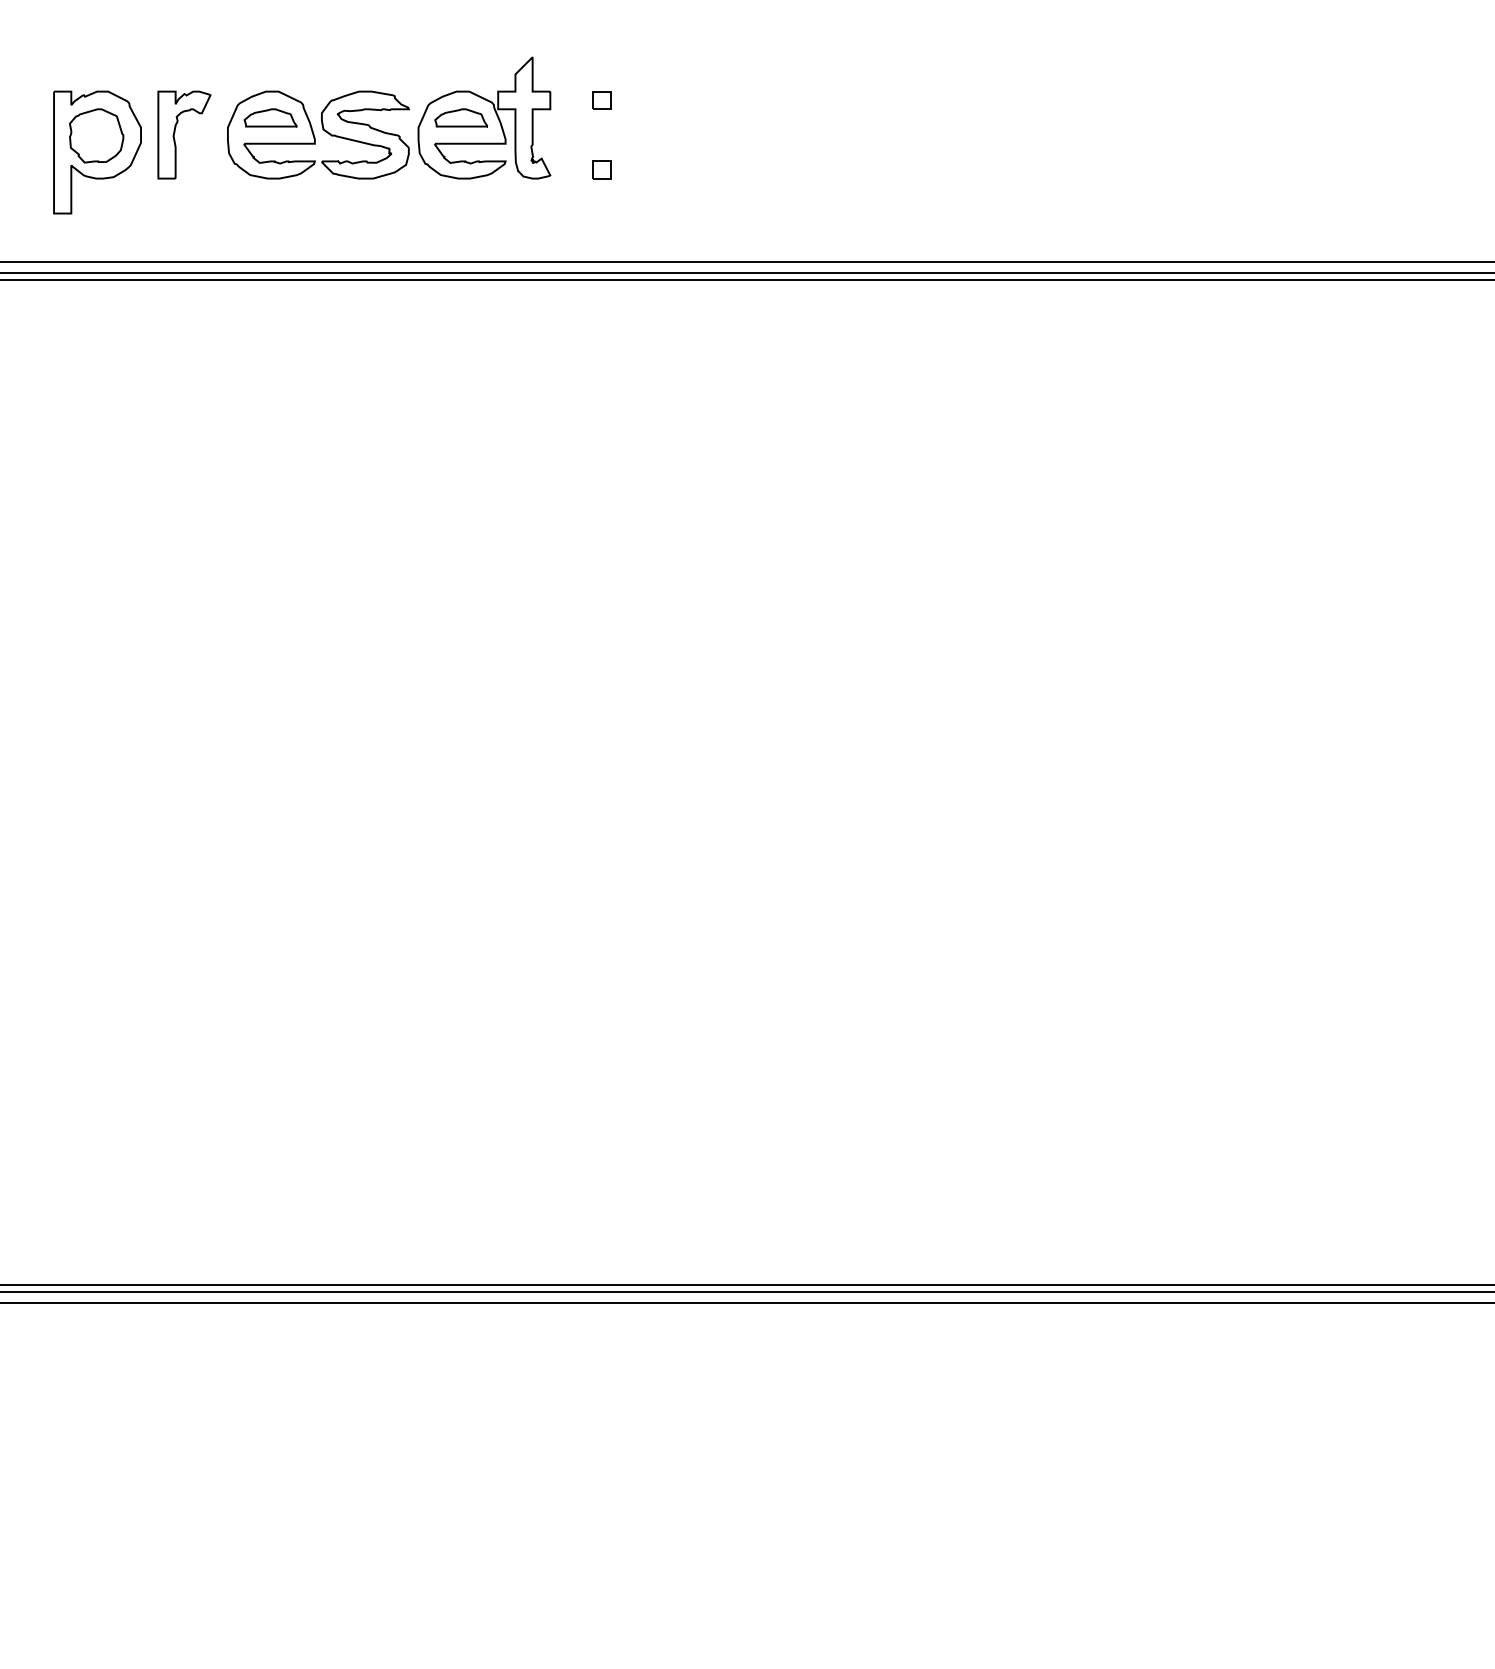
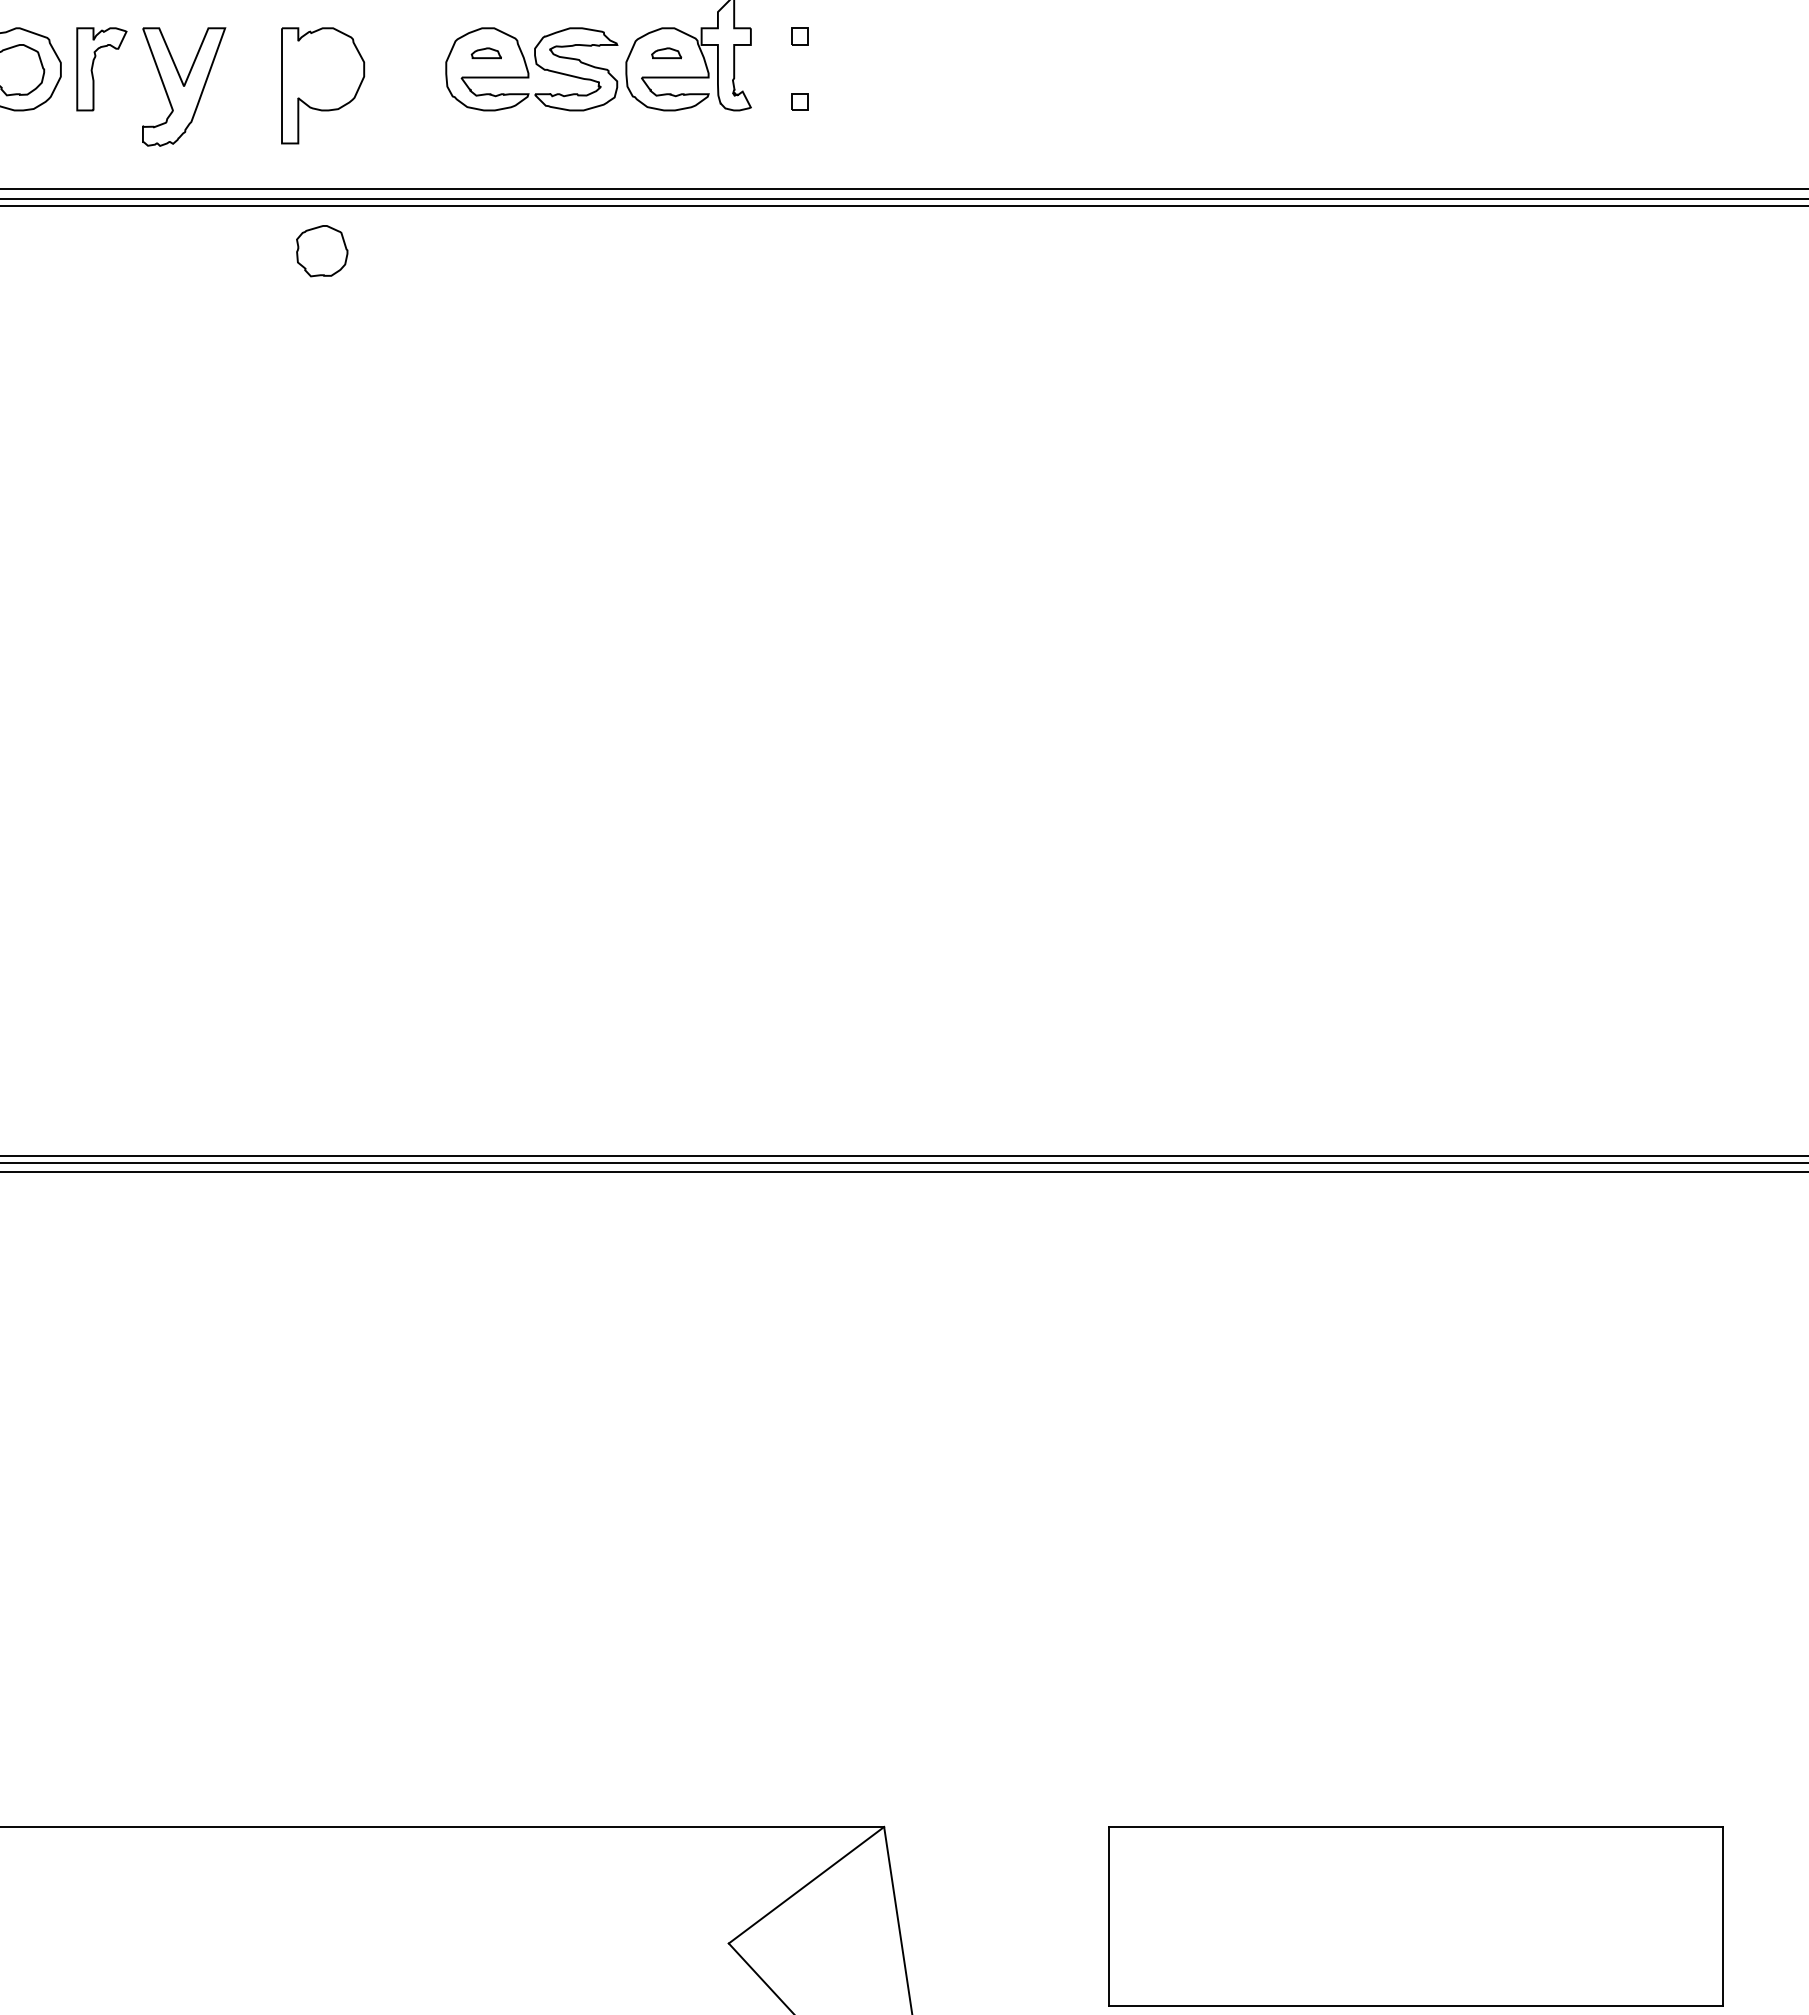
part: (270, 118) -> (486, 53), size x0.6
part: (461, 118) -> (666, 53), size x0.6
part: (175, 134) -> (396, 68), removed
part: (96, 136) -> (322, 251), moved

